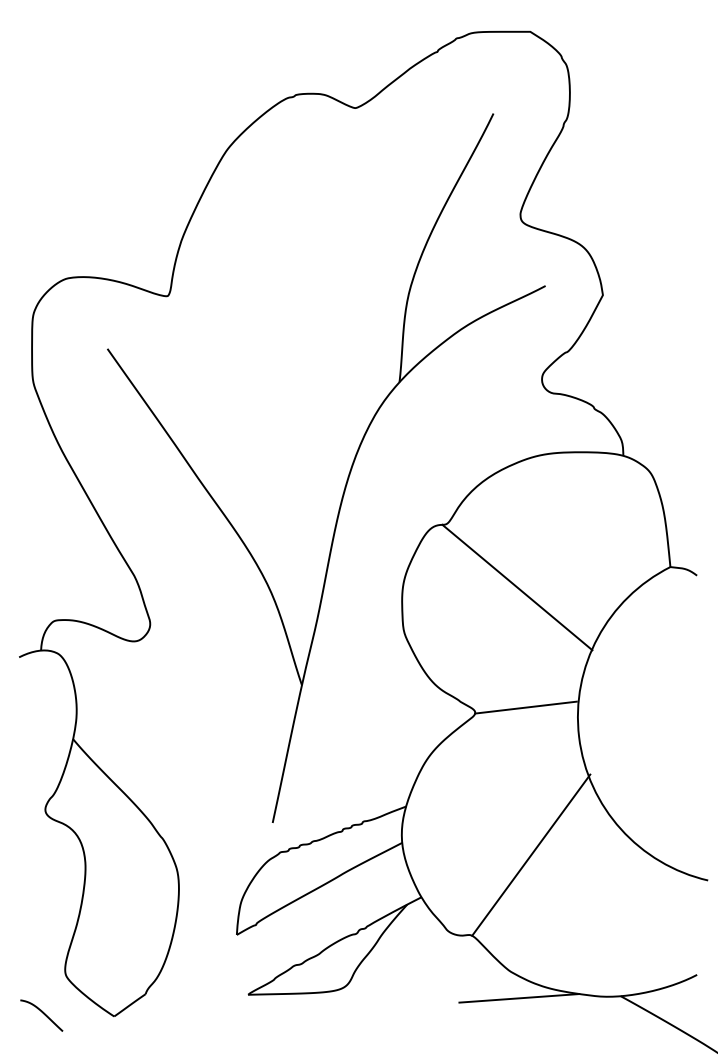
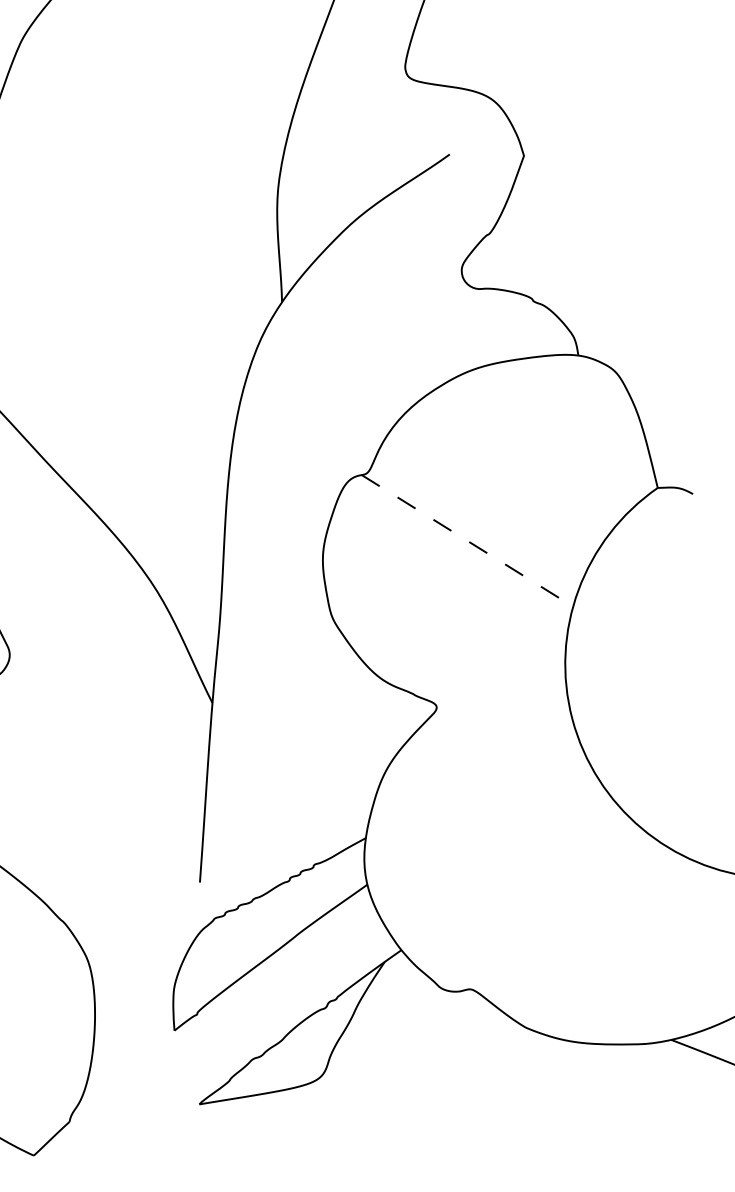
line: (517, 587) -> (467, 541), solid -> dashed
line: (525, 707) -> (499, 691), removed
line: (531, 854) -> (533, 876), removed
line: (519, 998) -> (543, 1060), removed

